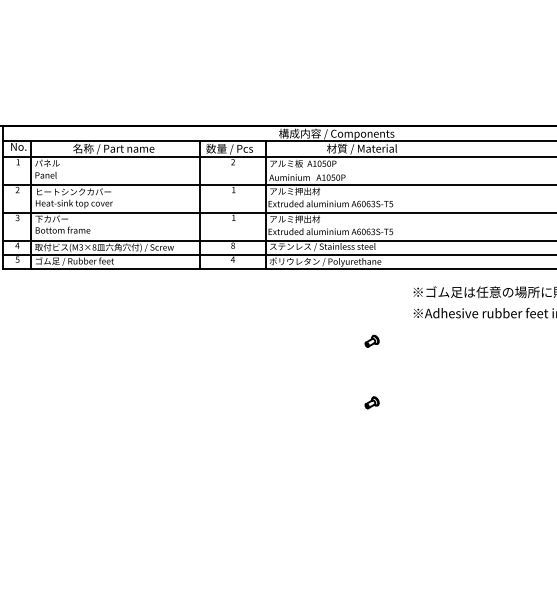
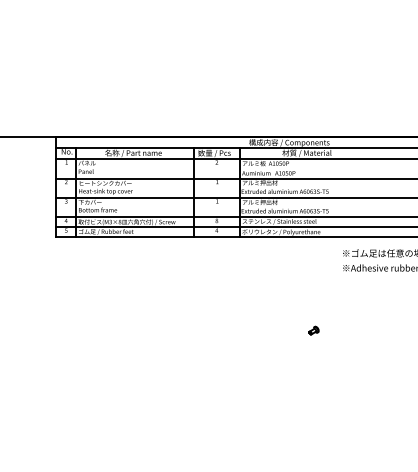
part: (371, 341) -> (313, 287), removed

